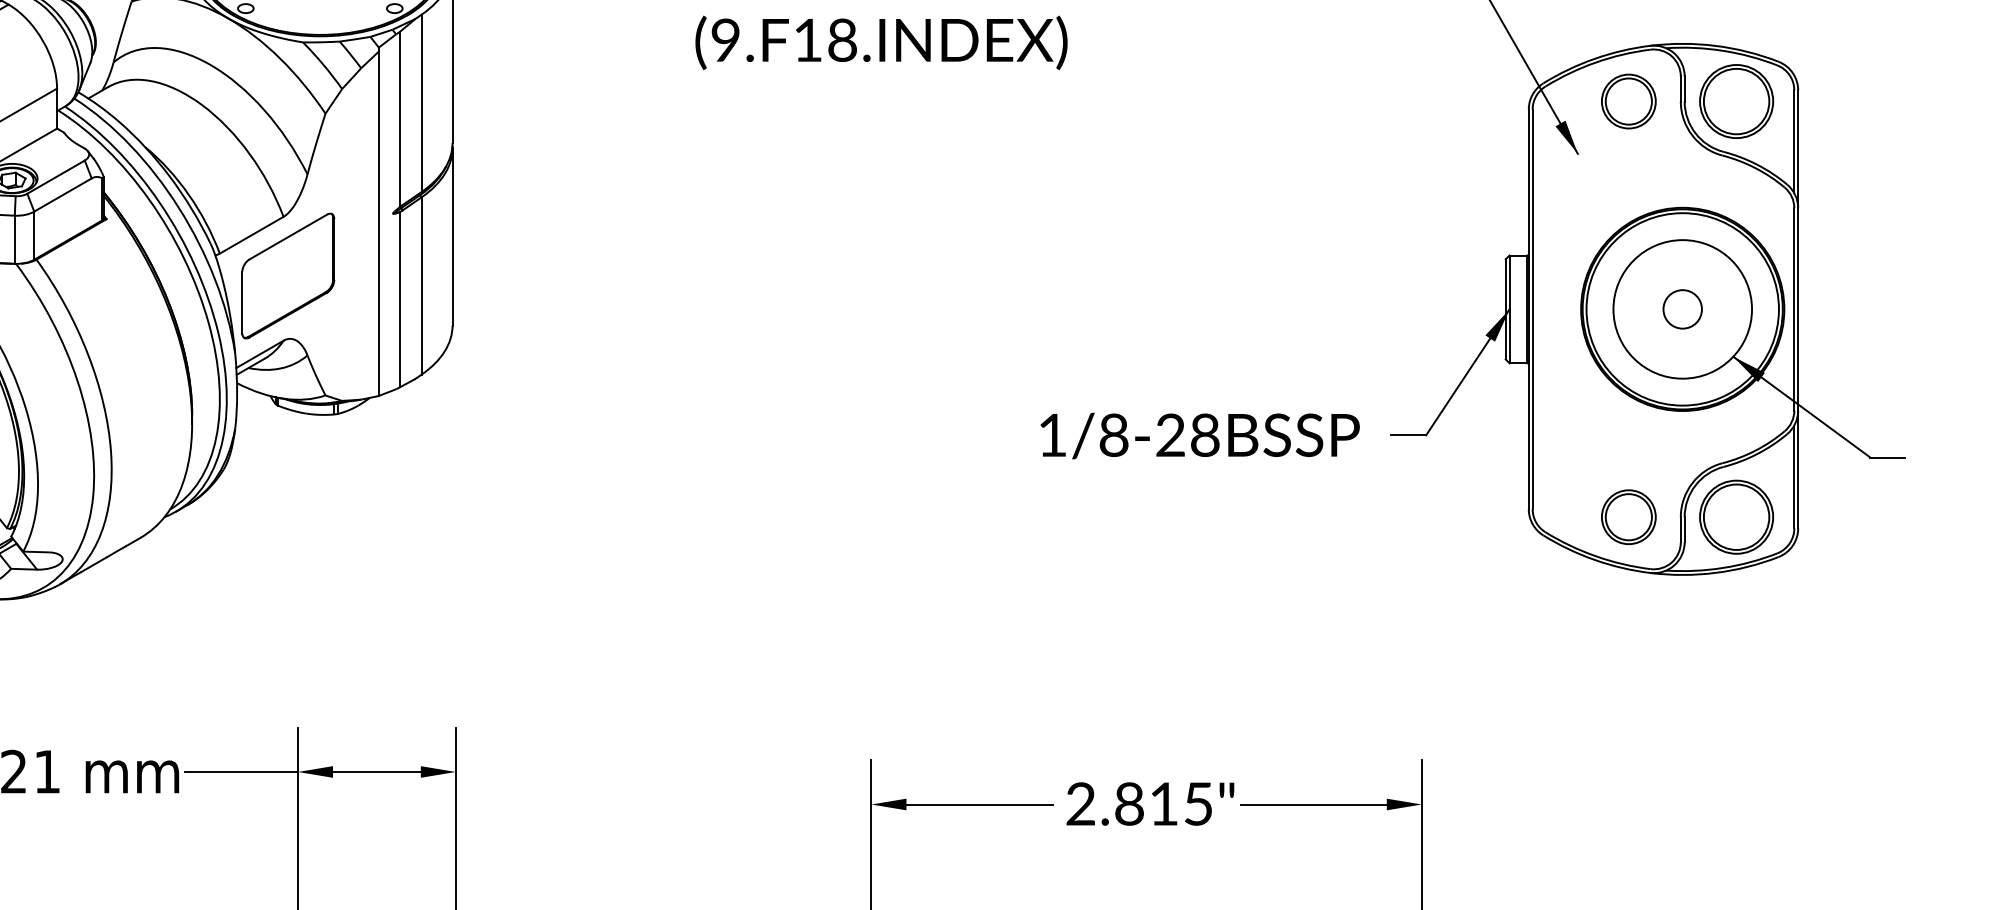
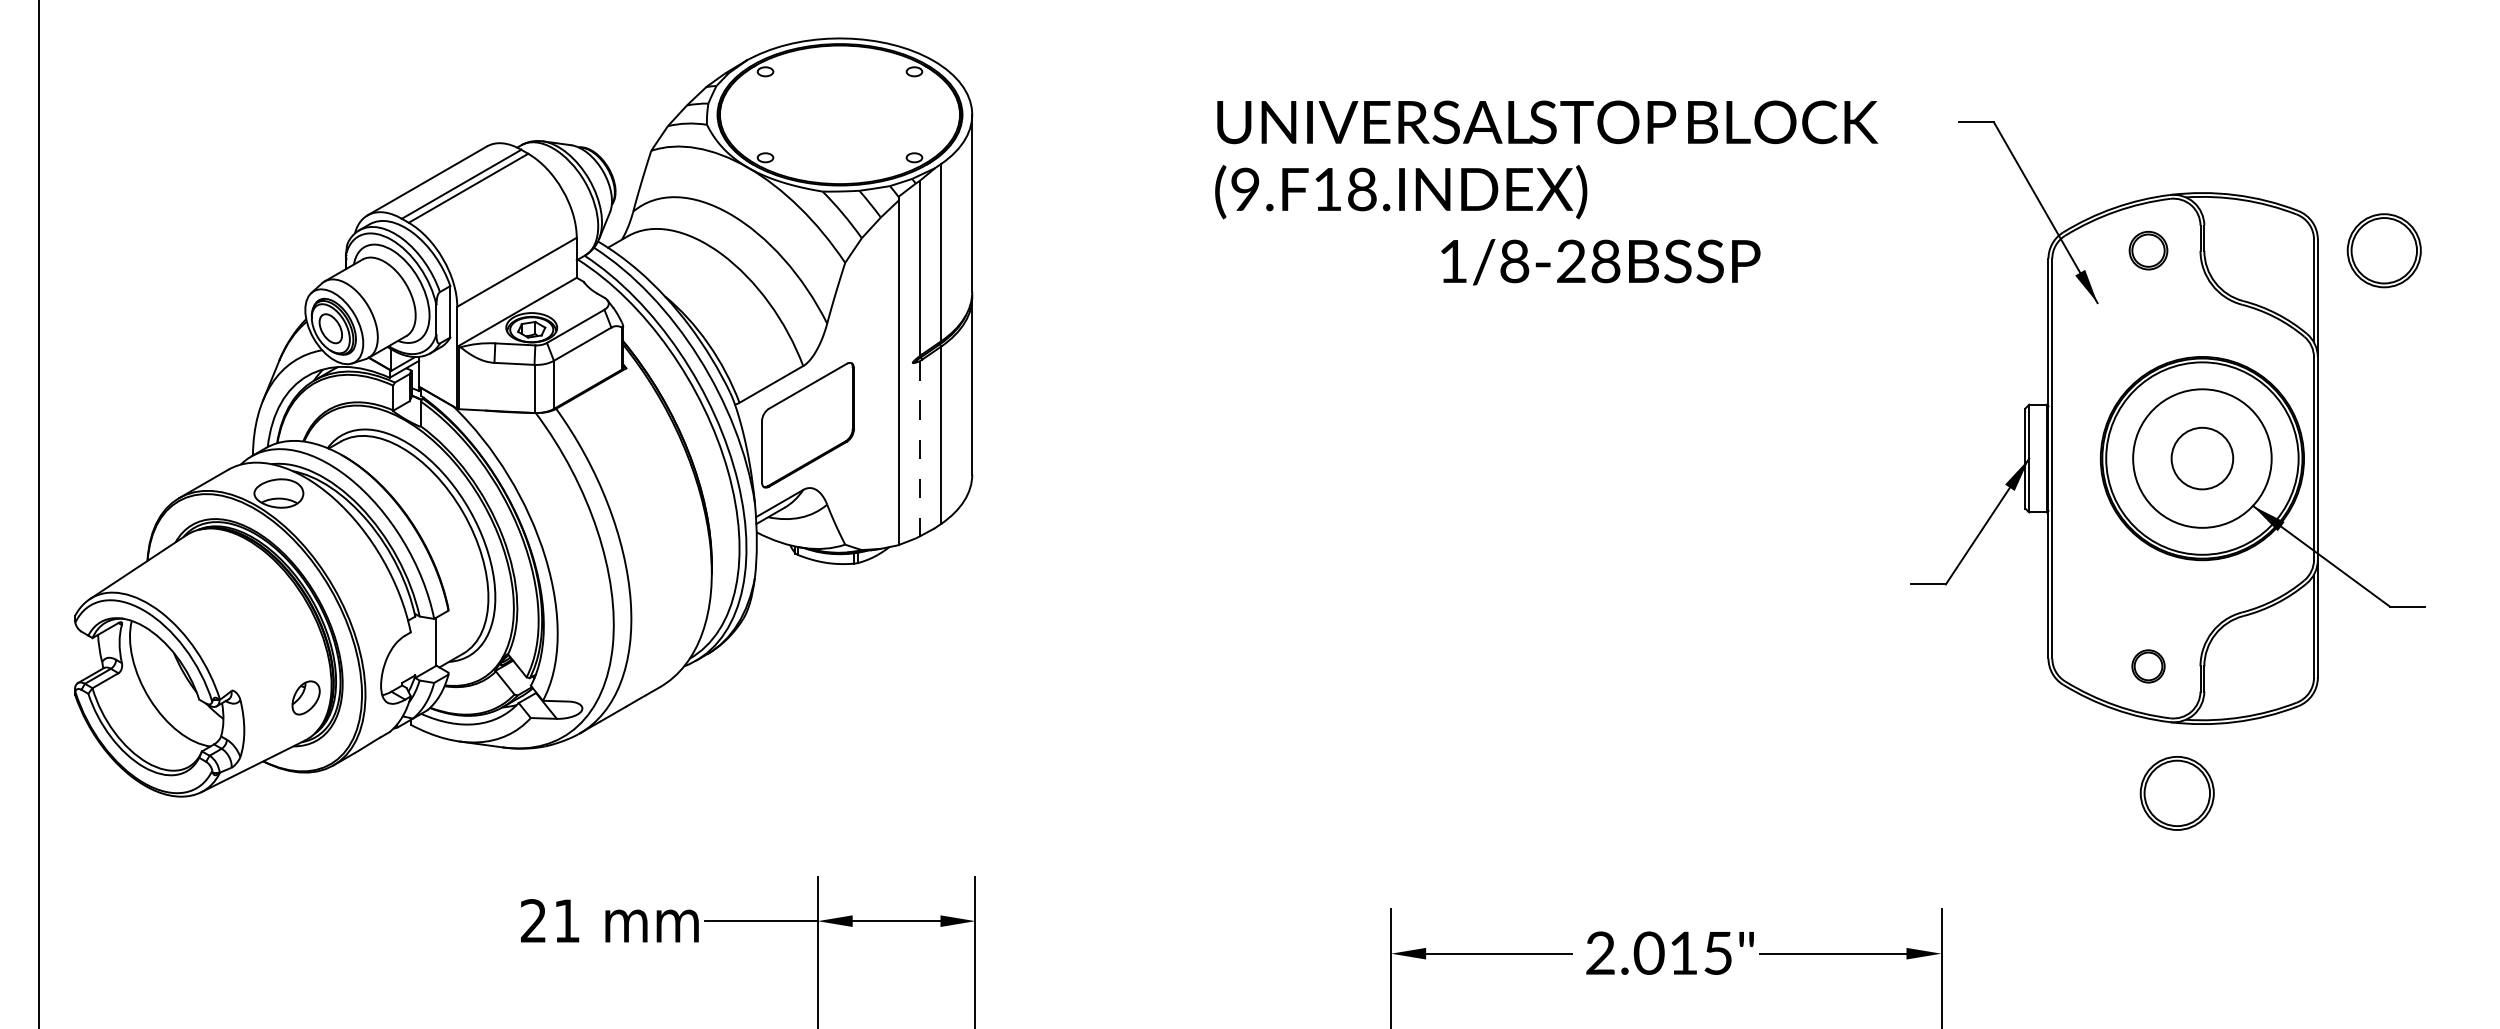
part: (1628, 101) -> (2148, 250), size x0.7
part: (1735, 101) -> (2383, 250), moved
line: (399, 299) -> (919, 448), solid -> dashed
circle: (1682, 309) -> (2202, 458), size x1.6
text: (1199, 436) -> (1600, 262), moved
part: (1628, 517) -> (2148, 666), size x0.6
part: (1735, 517) -> (2176, 793), moved
text: (1128, 803) -> (1648, 952), 2.815" -> 2.015"

